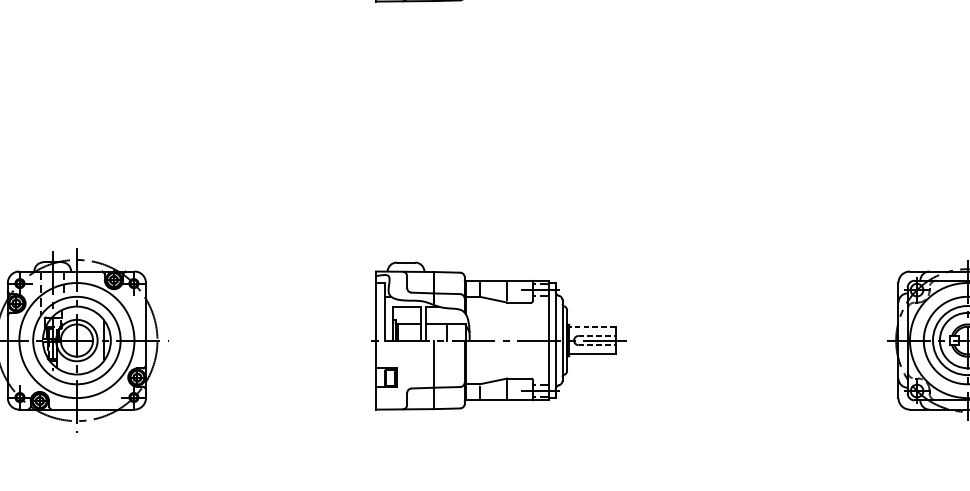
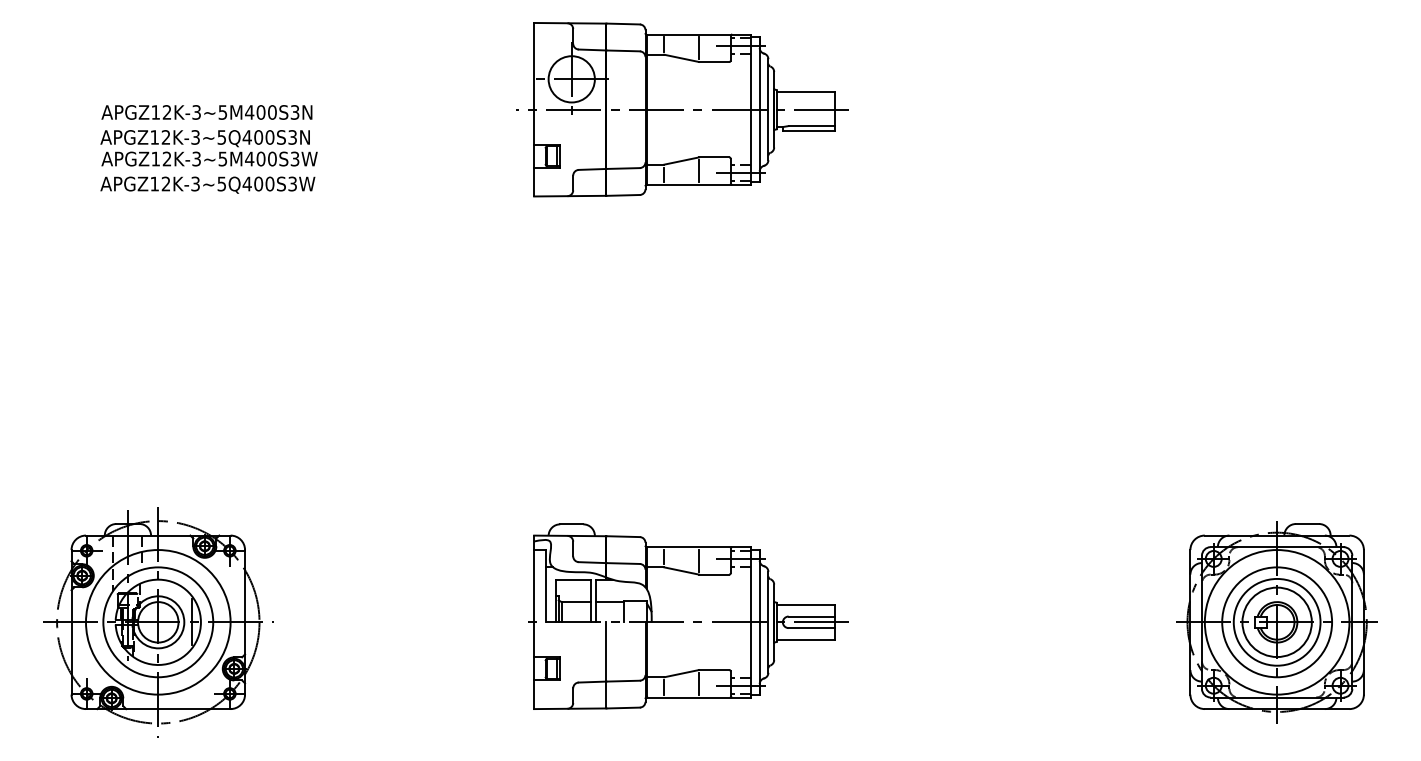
line: (592, 326) -> (806, 604), dashed -> solid
line: (597, 335) -> (812, 616), dashed -> solid
line: (597, 345) -> (812, 628), dashed -> solid

